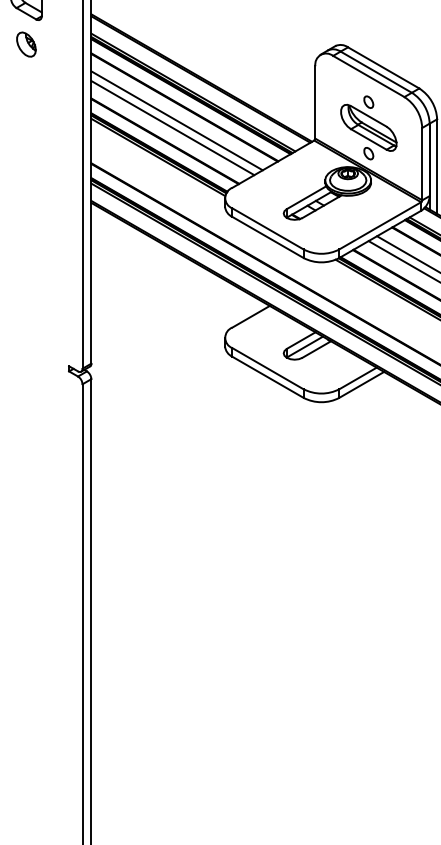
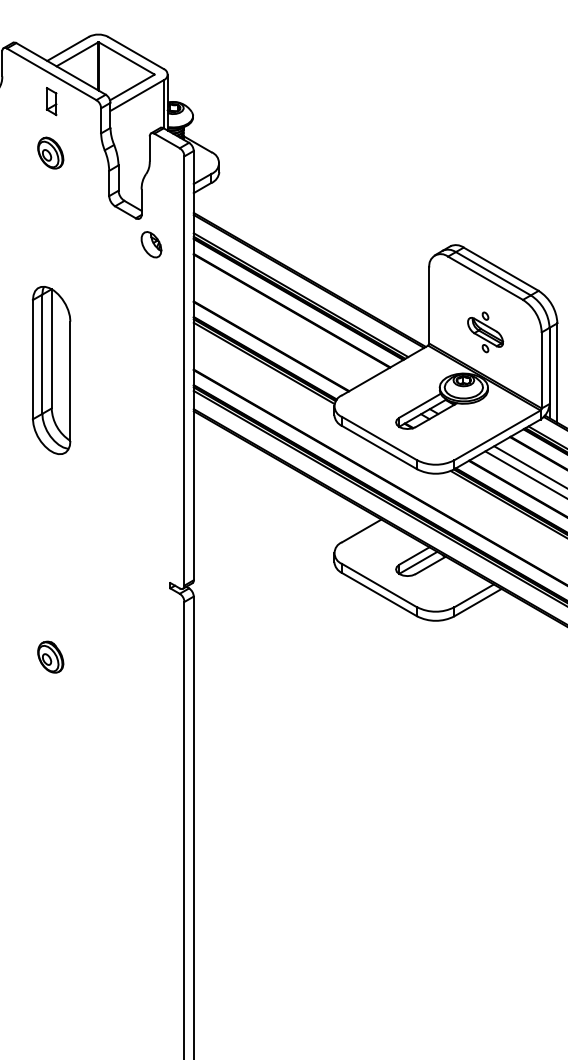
part: (26, 44) -> (151, 244), moved
line: (176, 120) -> (283, 324), removed
line: (172, 128) -> (279, 332), removed
part: (368, 128) -> (485, 332), size x0.6

